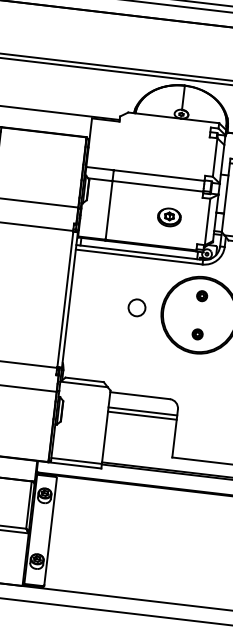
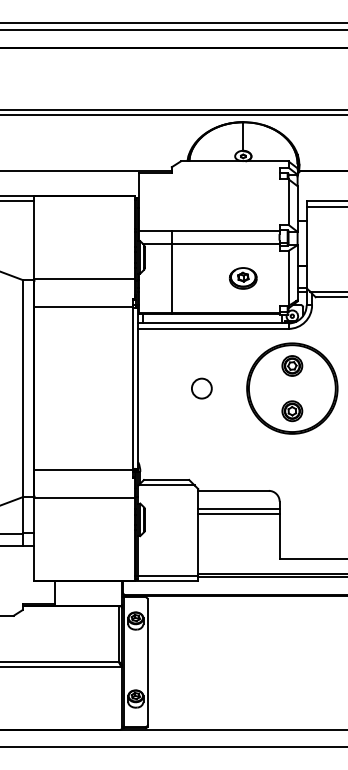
part: (202, 295) -> (292, 365), size x1.67
circle: (136, 307) -> (201, 388), moved
part: (197, 334) -> (292, 411), size x1.67

